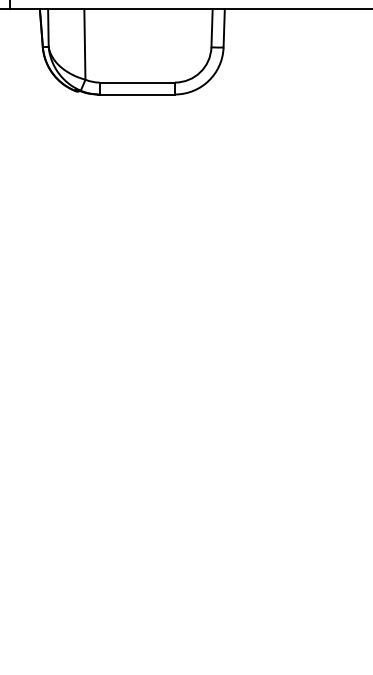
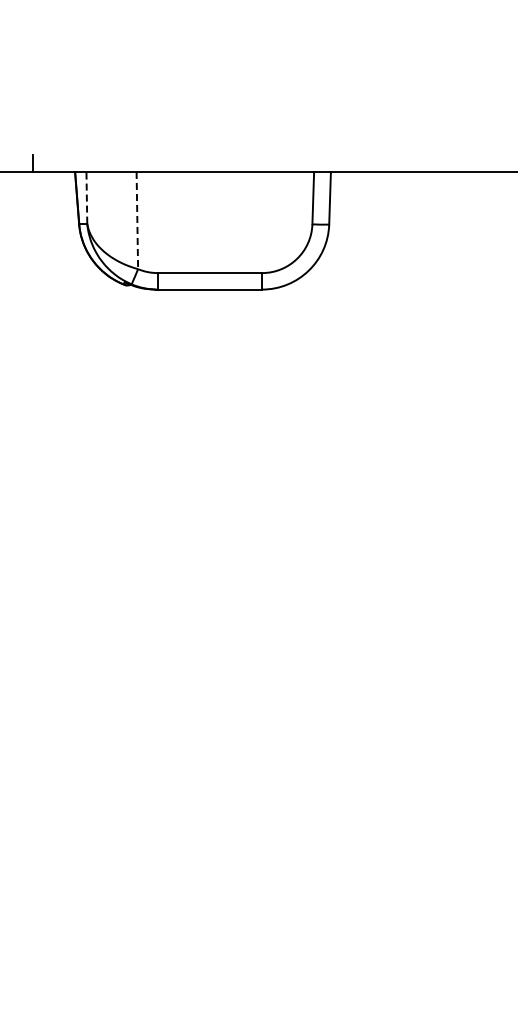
line: (48, 27) -> (86, 197), solid -> dashed
line: (85, 44) -> (137, 220), solid -> dashed

